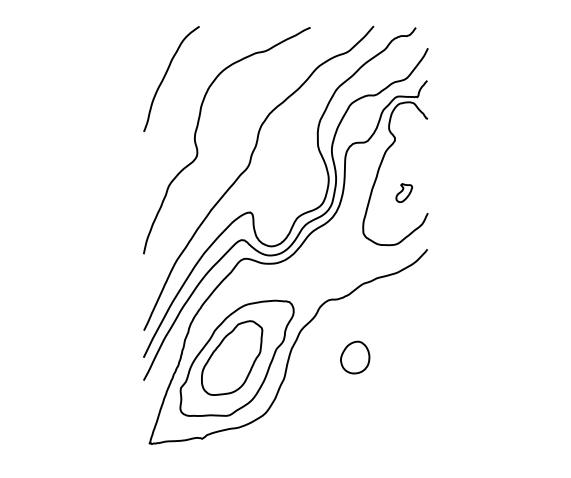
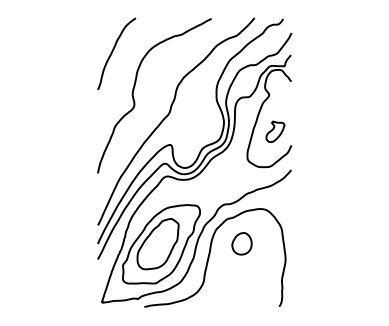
part: (404, 192) -> (275, 131), size x1.67
curve: (308, 373) -> (210, 254), added

